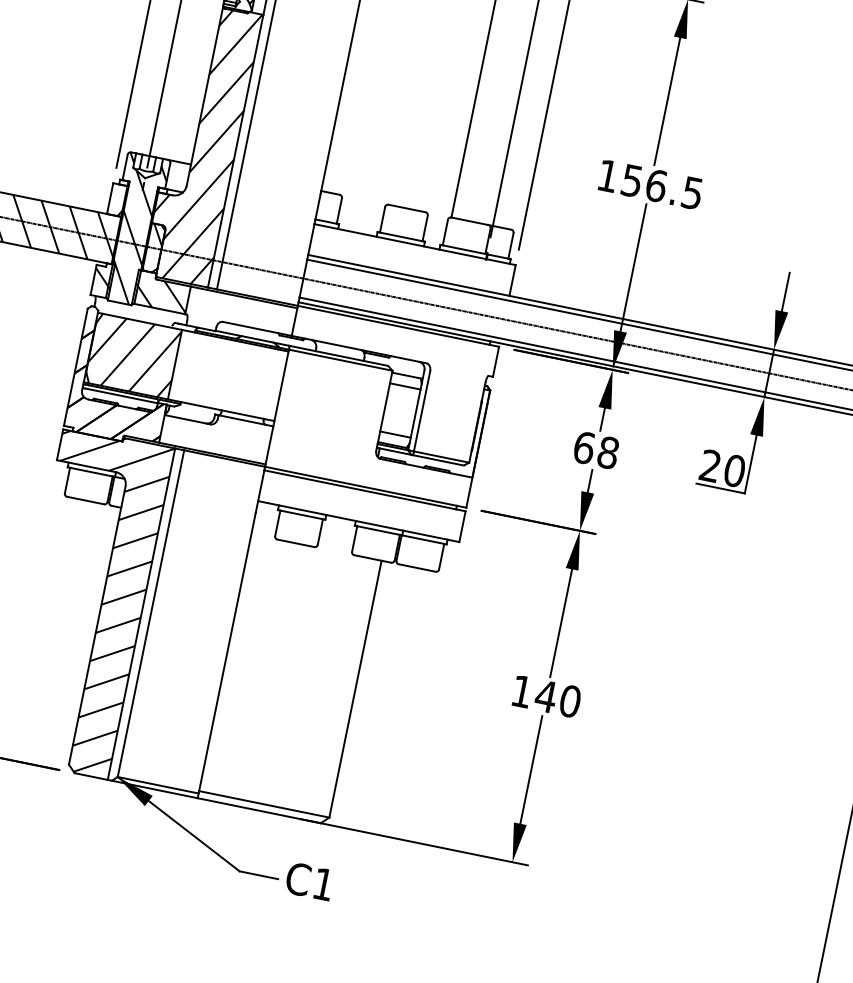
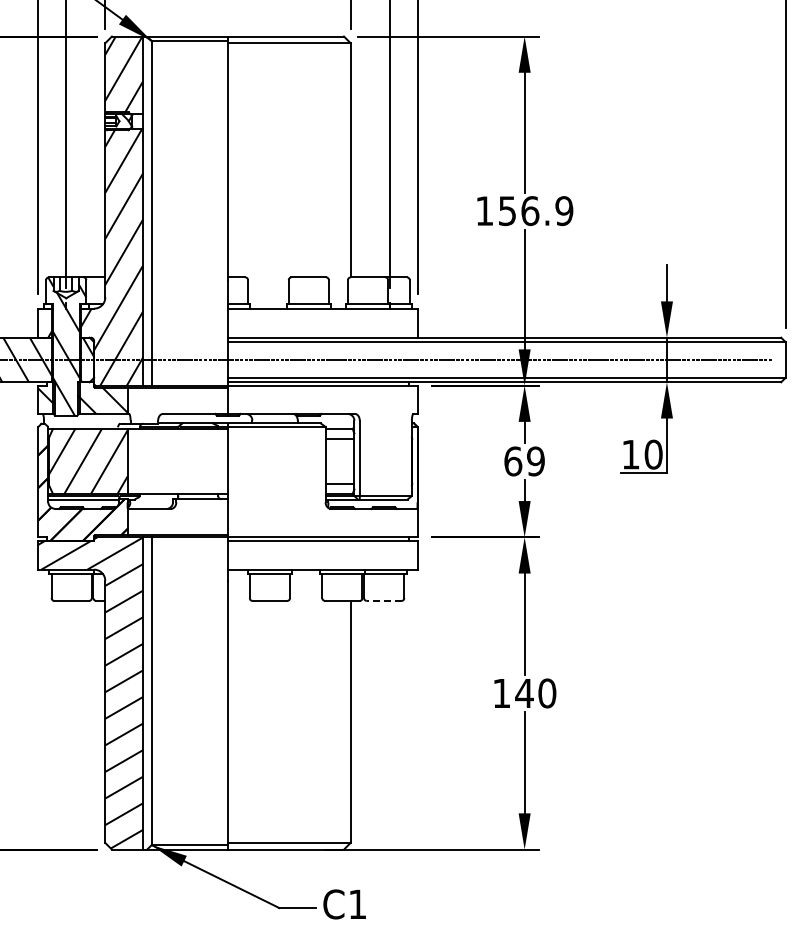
text: (692, 192) -> (564, 210), 156.5 -> 156.9
text: (607, 452) -> (535, 461), 68 -> 69
text: (710, 465) -> (630, 454), 20 -> 10
line: (416, 567) -> (383, 600), solid -> dashed

